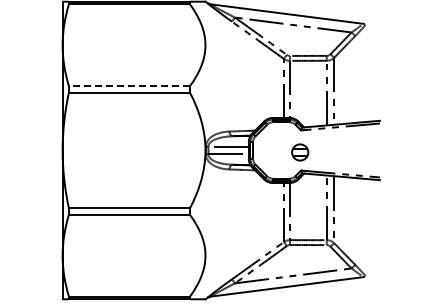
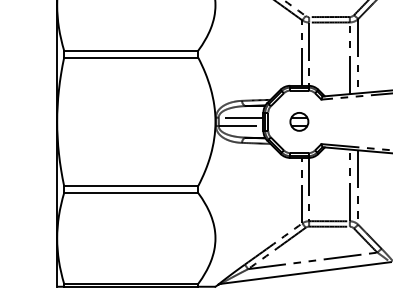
line: (129, 86) -> (131, 50), dashed -> solid
part: (300, 152) -> (299, 121), moved

